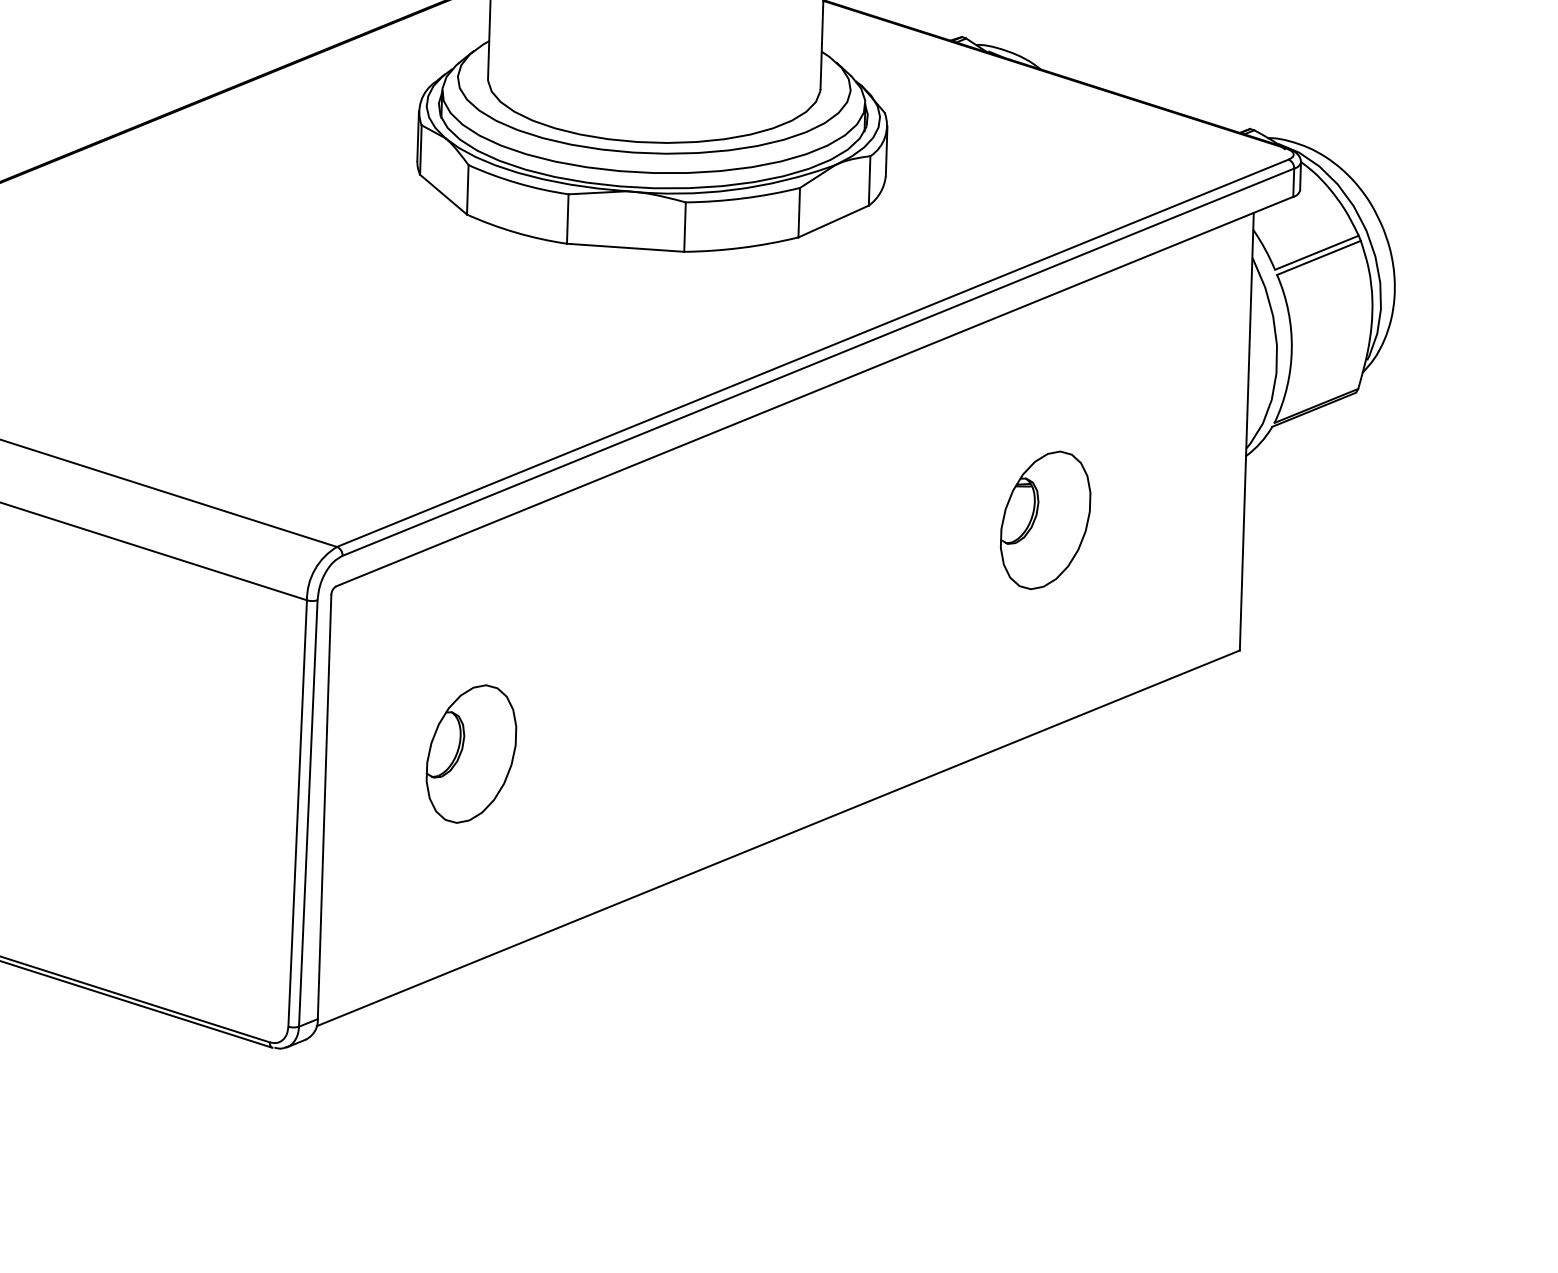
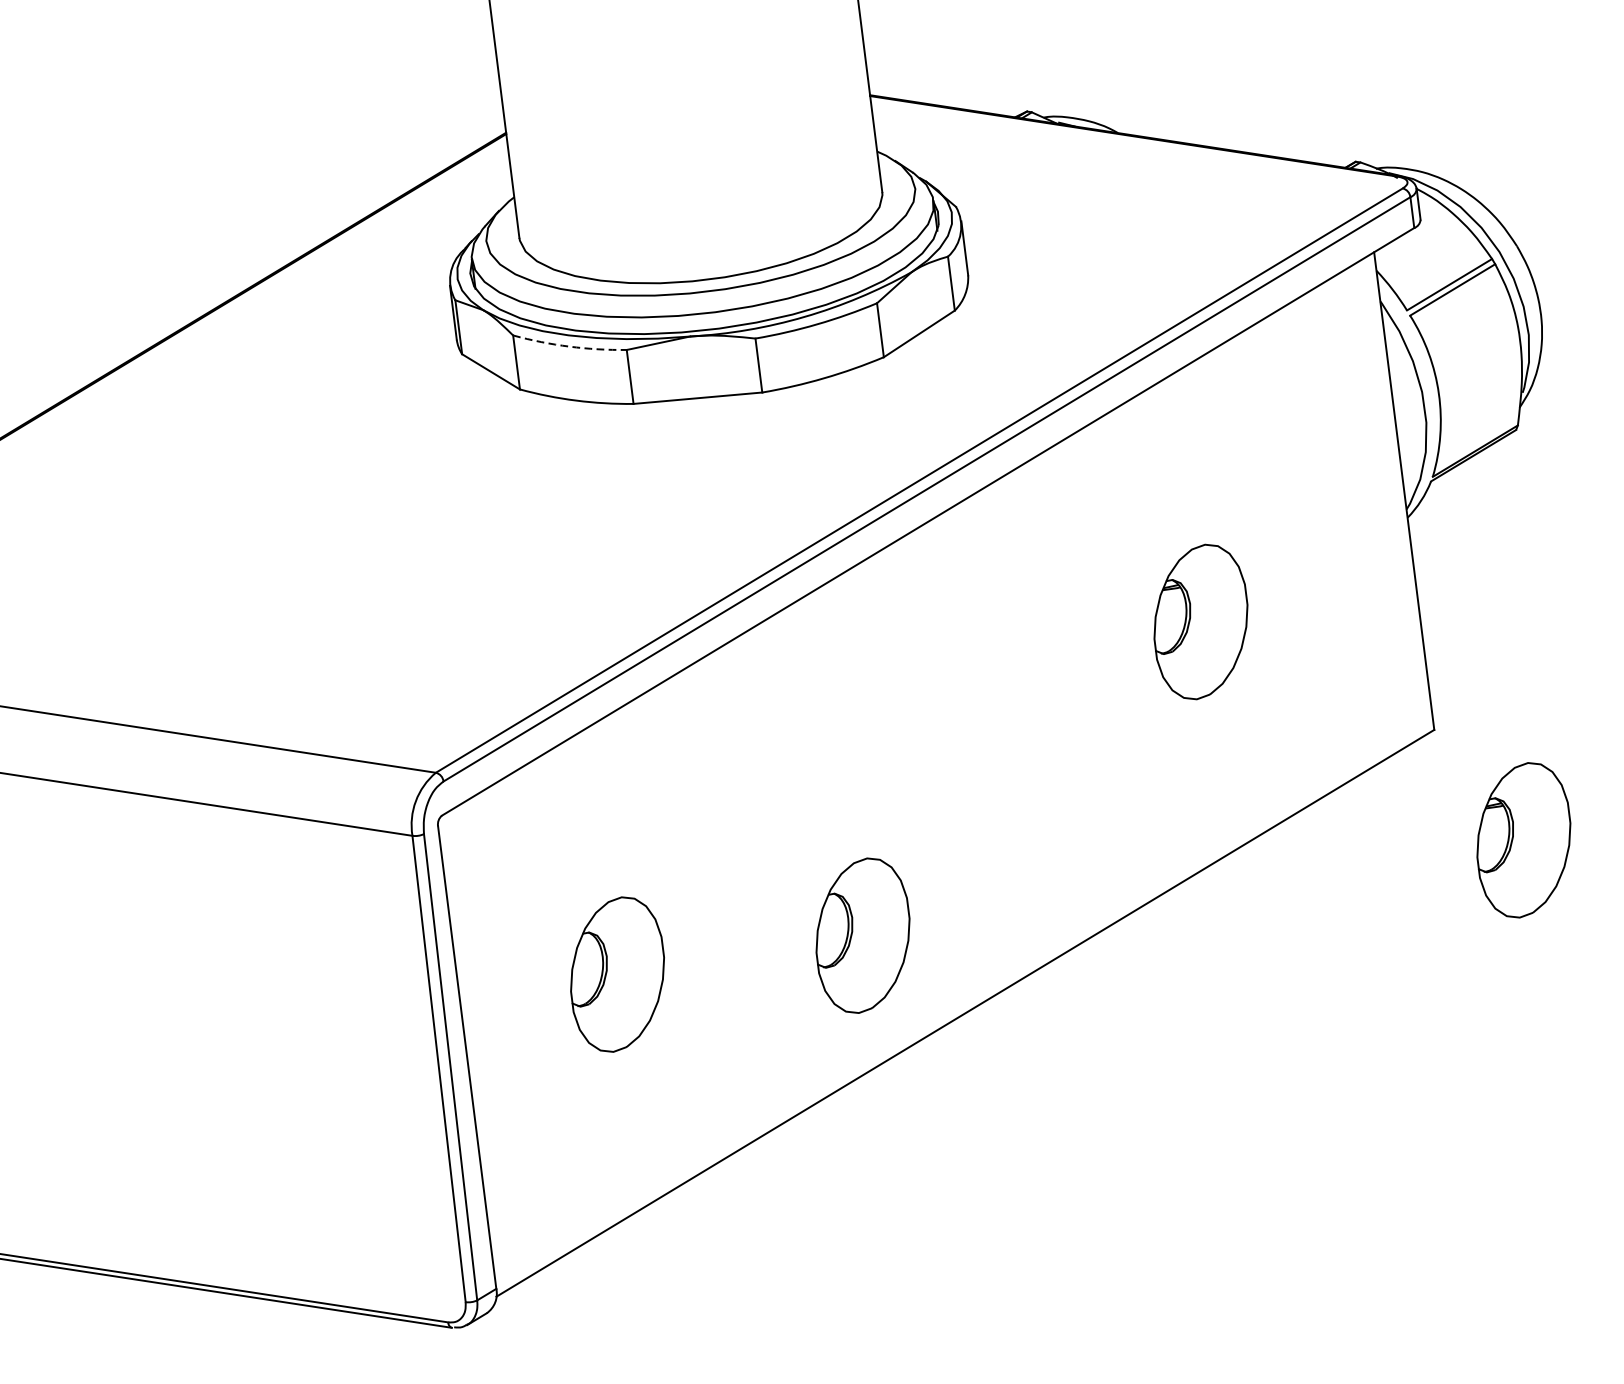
arc: (517, 183) -> (569, 346), solid -> dashed
part: (697, 753) -> (862, 935), added
part: (1304, 762) -> (1523, 840), added

